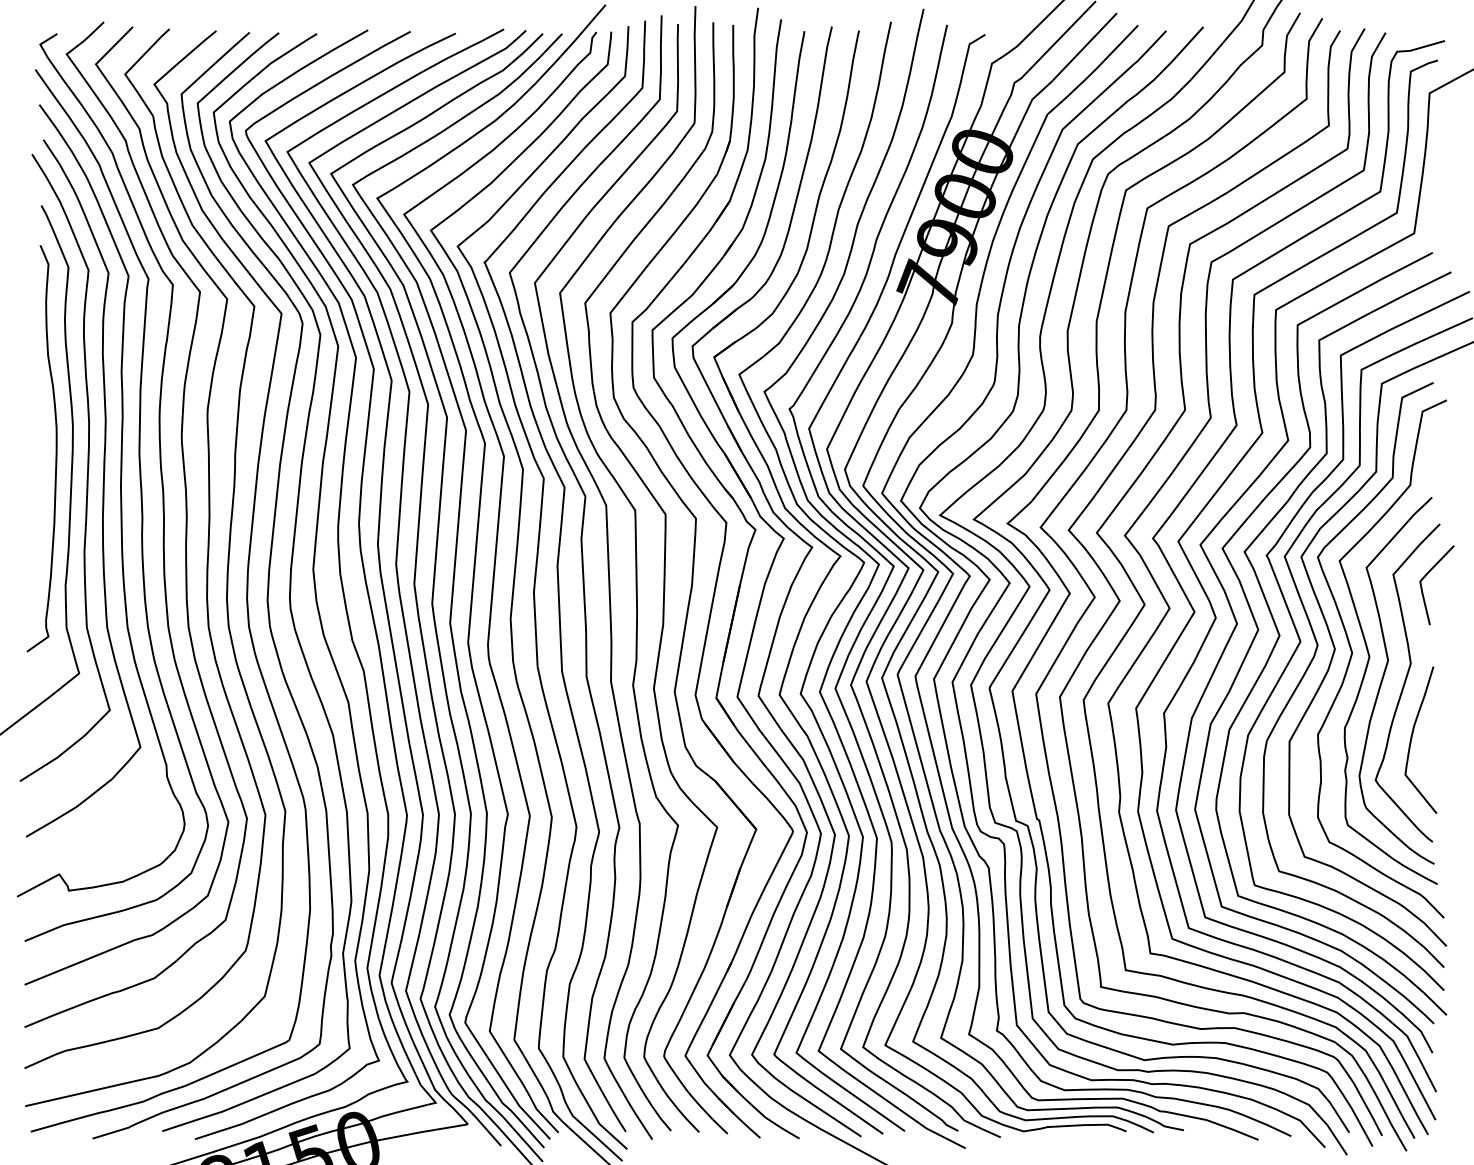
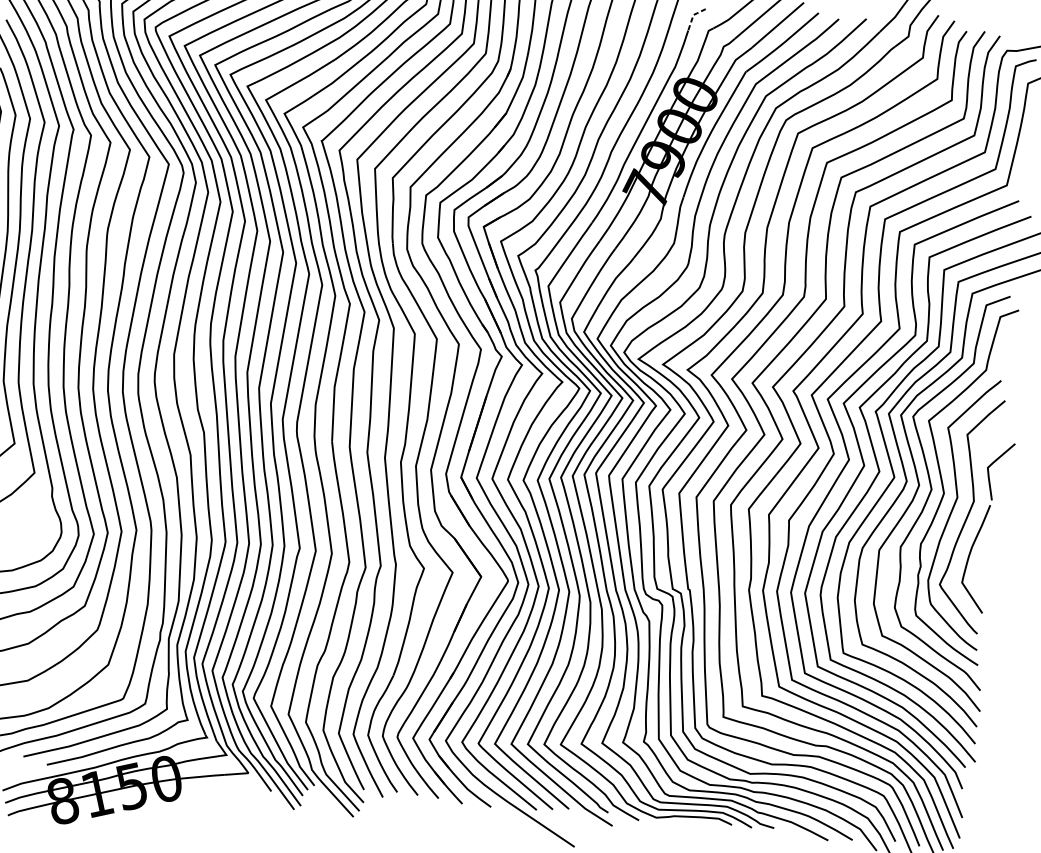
line: (969, 45) -> (693, 15), solid -> dashed
curve: (1425, 577) -> (992, 465), moved

